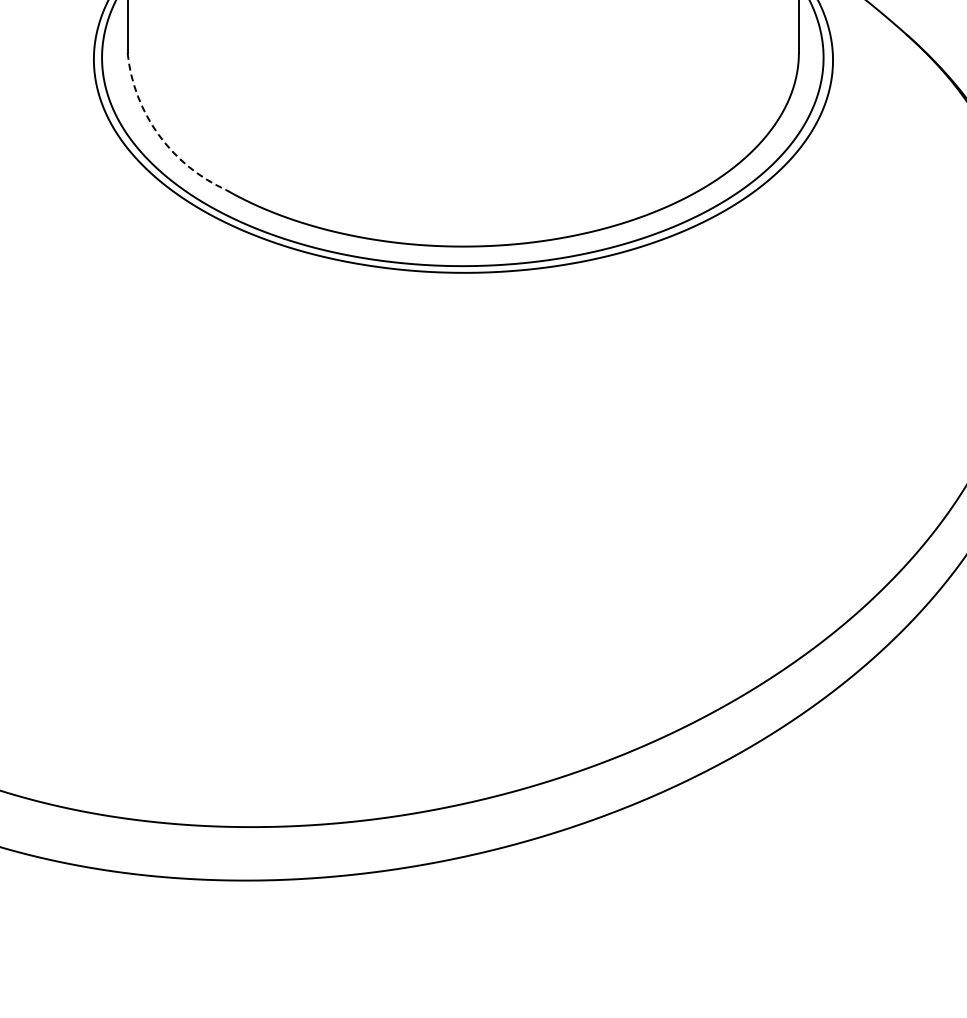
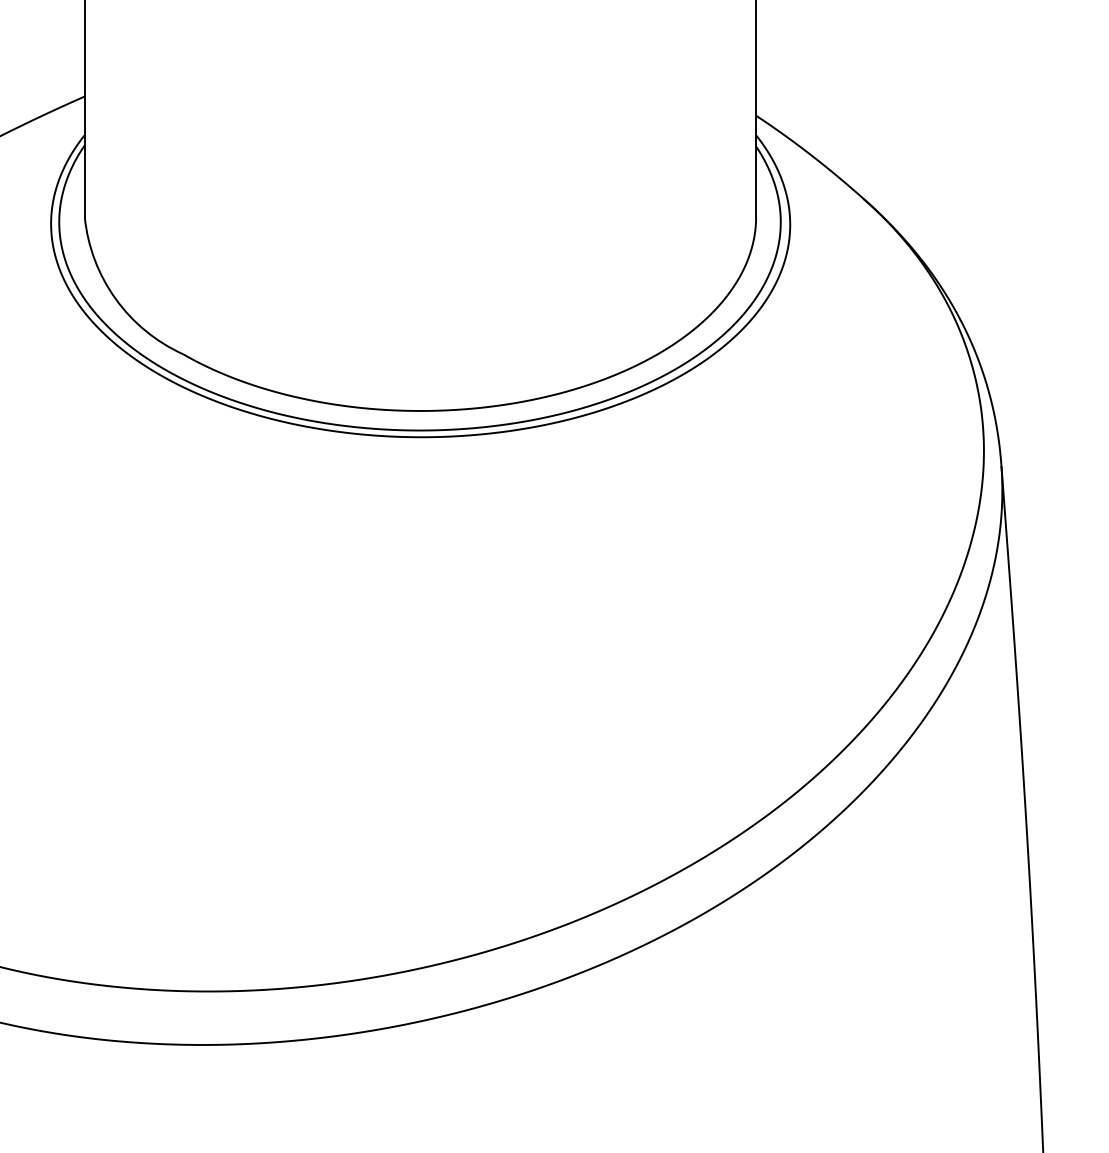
arc: (158, 134) -> (115, 298), dashed -> solid

